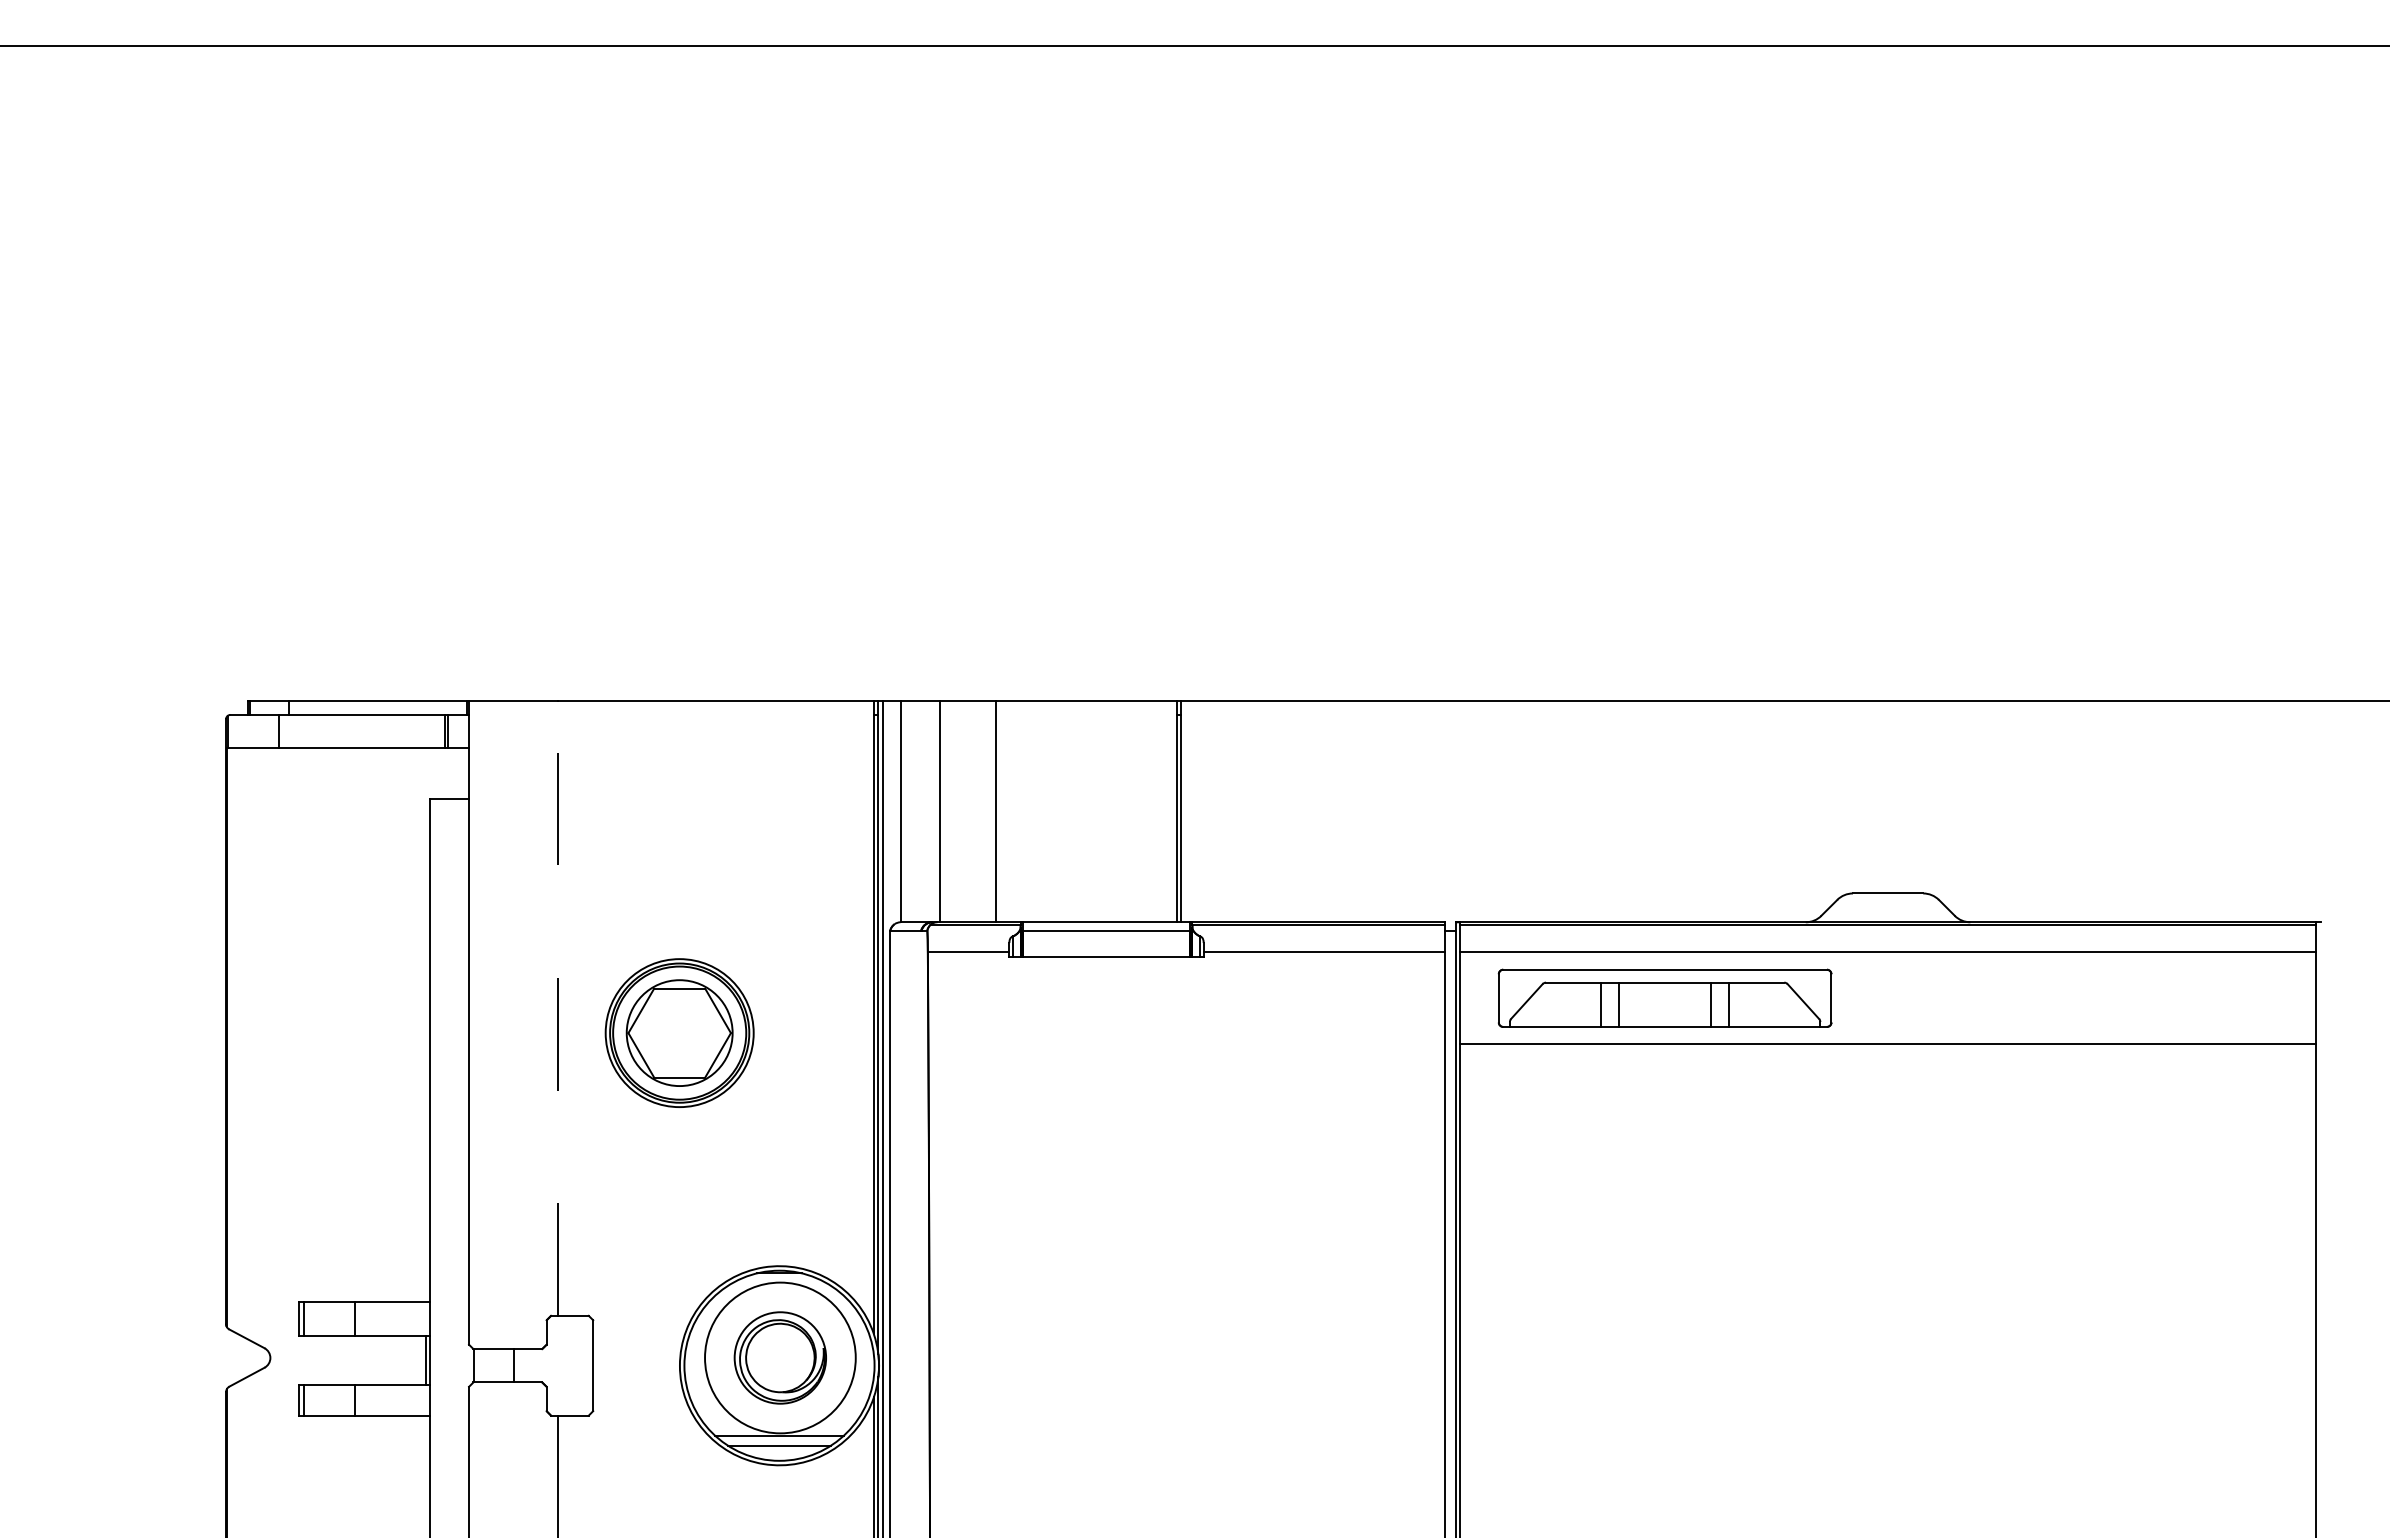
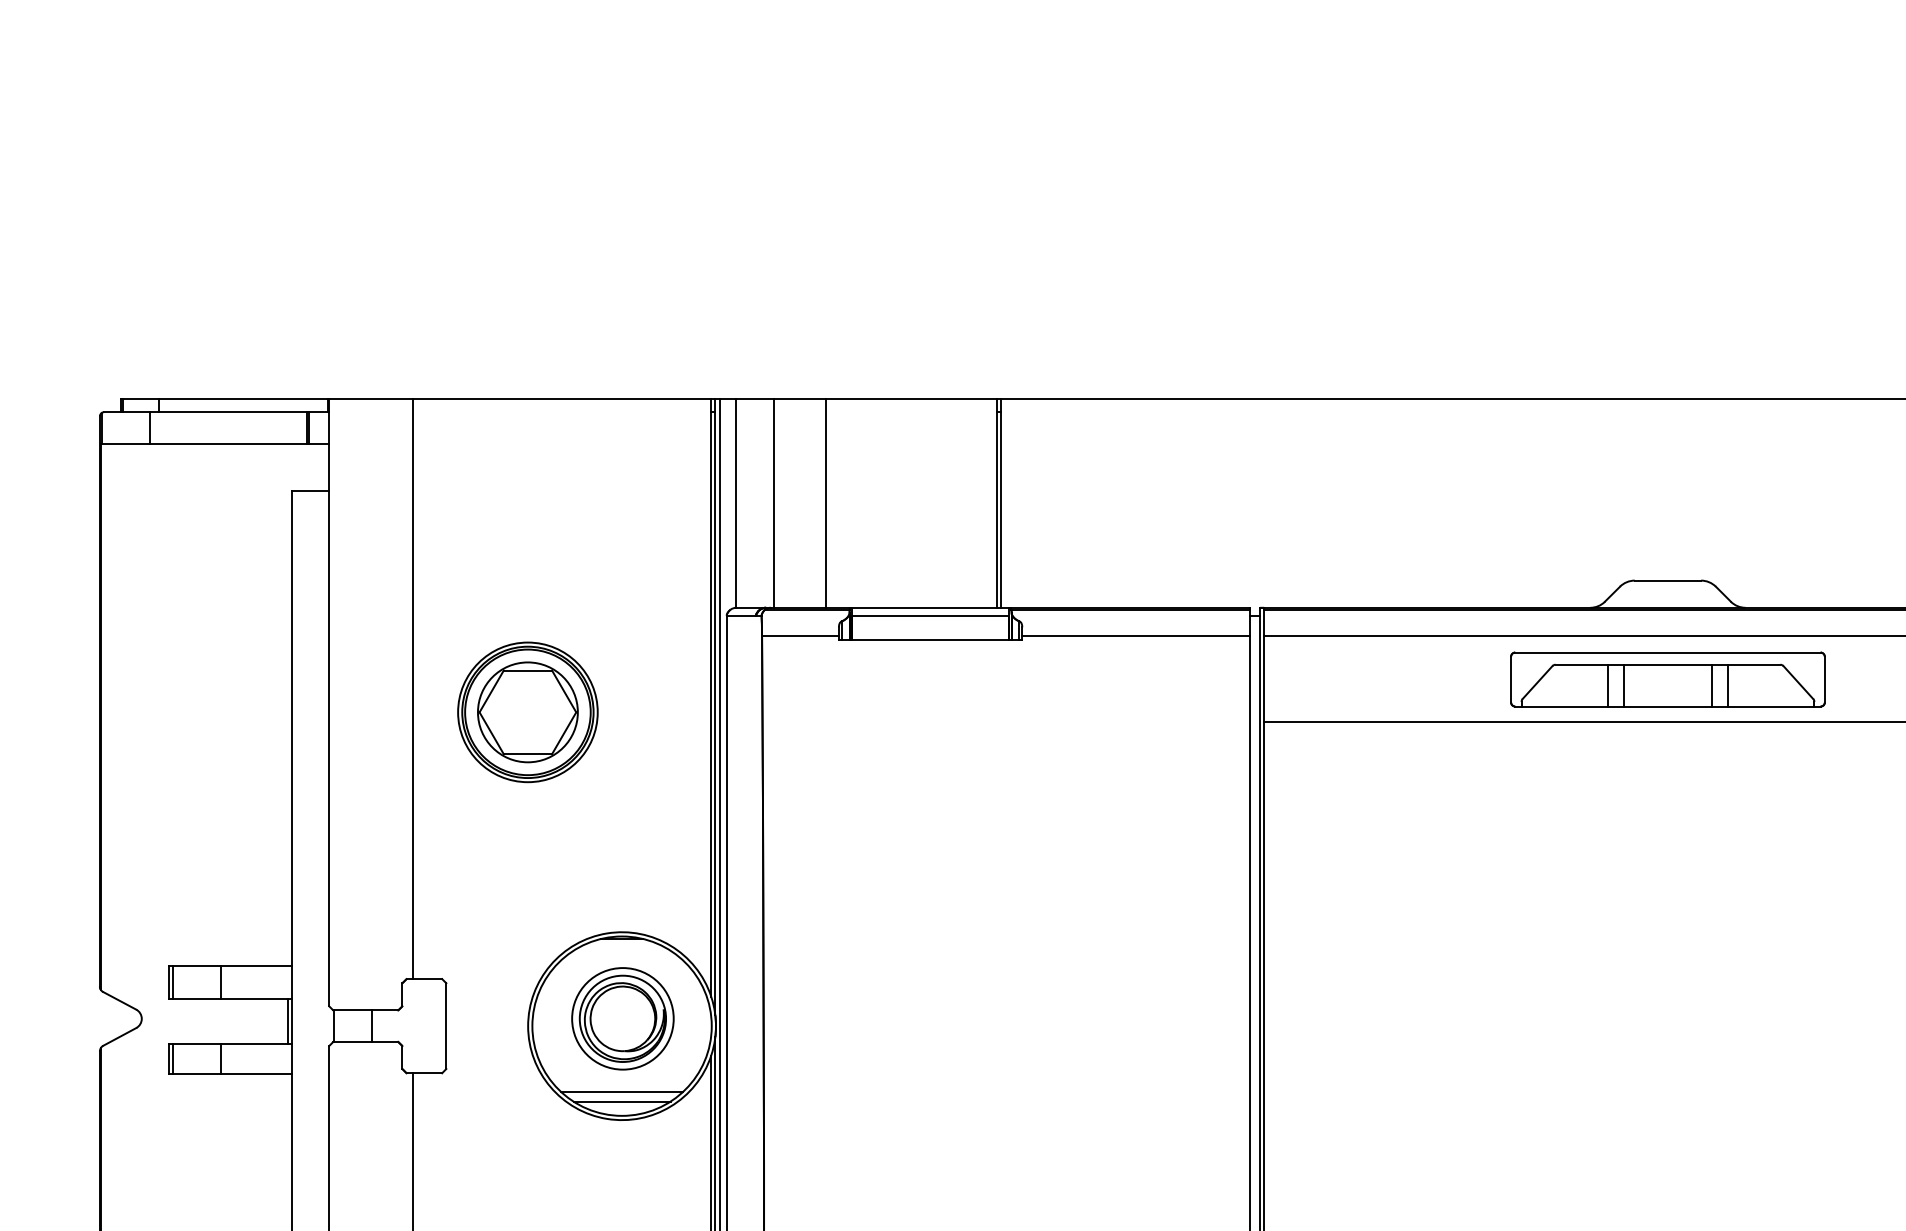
part: (1664, 997) -> (1667, 678), moved
line: (557, 1008) -> (412, 689), dashed -> solid
circle: (780, 1357) -> (623, 1018), size x0.71

